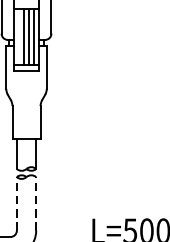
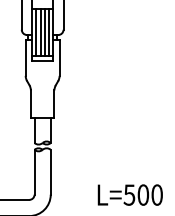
line: (19, 35) -> (36, 31), added
line: (16, 203) -> (34, 171), dashed -> solid
line: (35, 203) -> (50, 171), dashed -> solid

